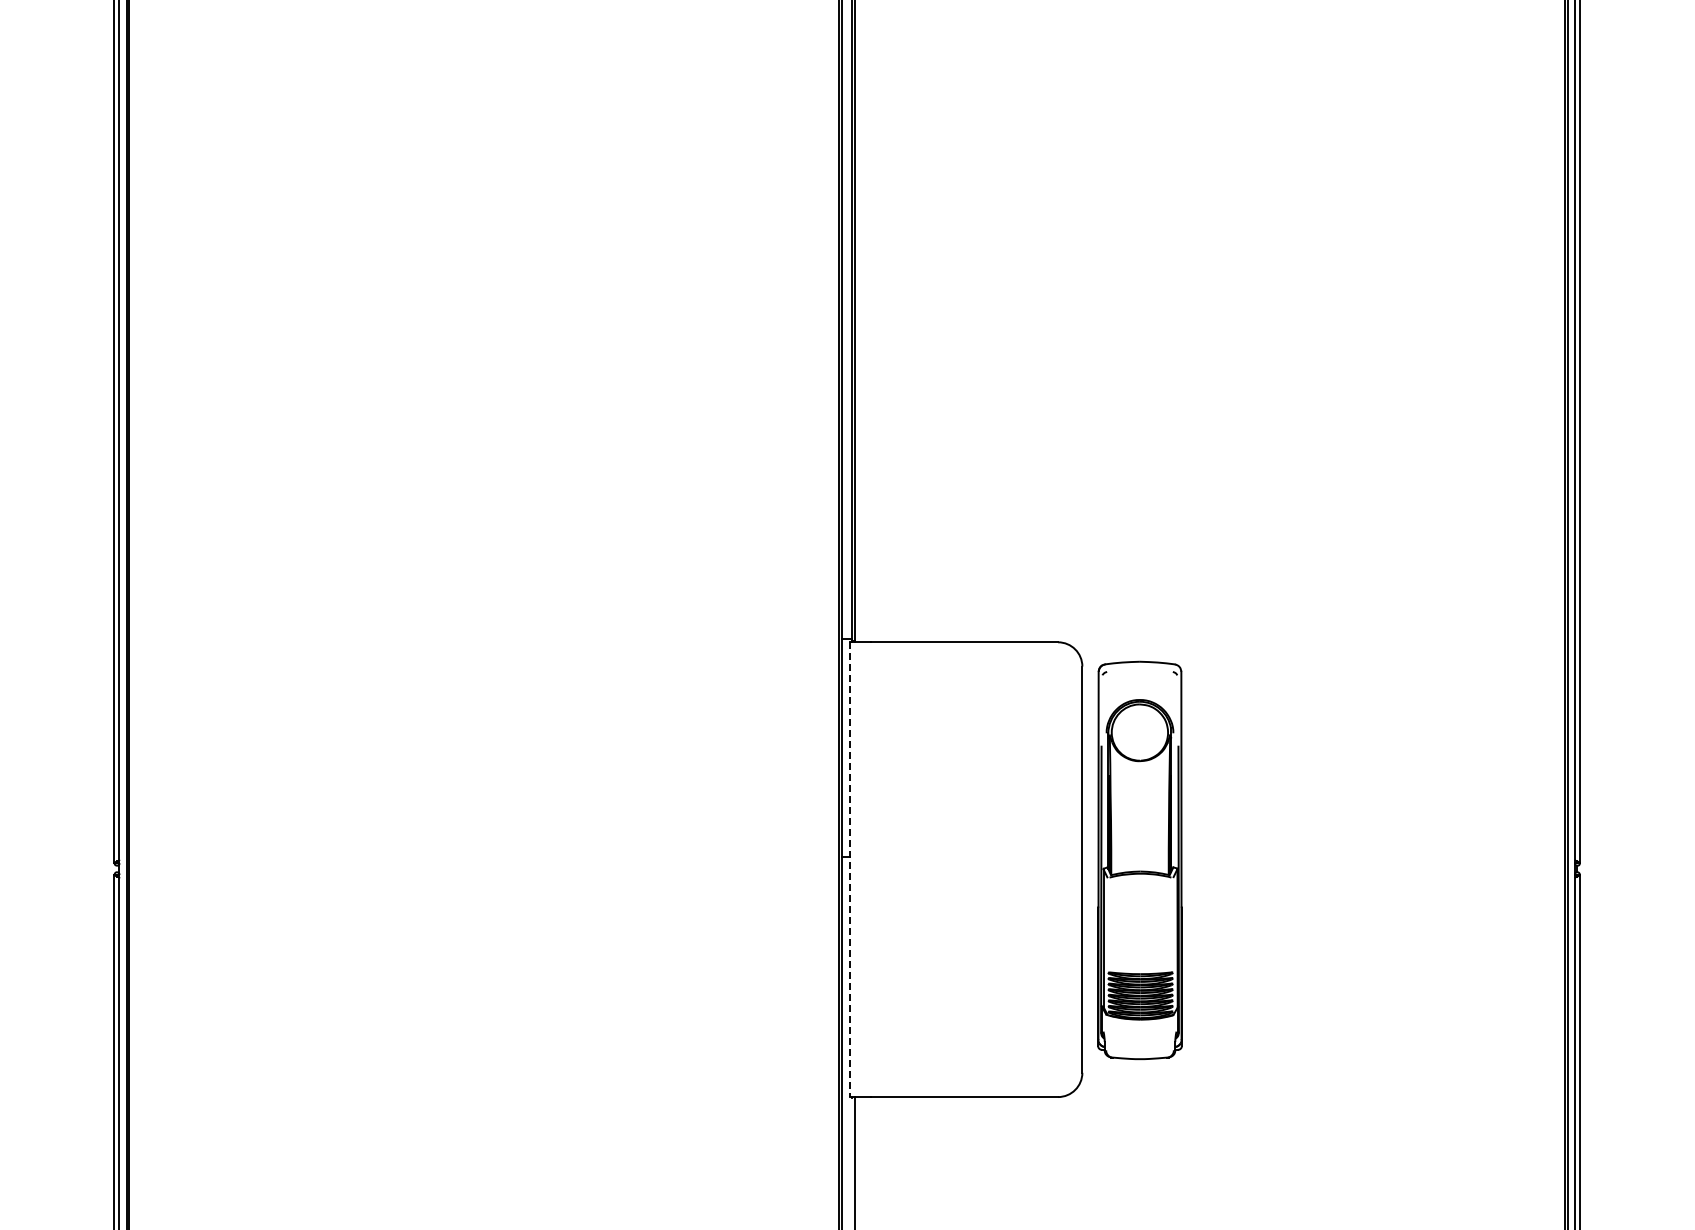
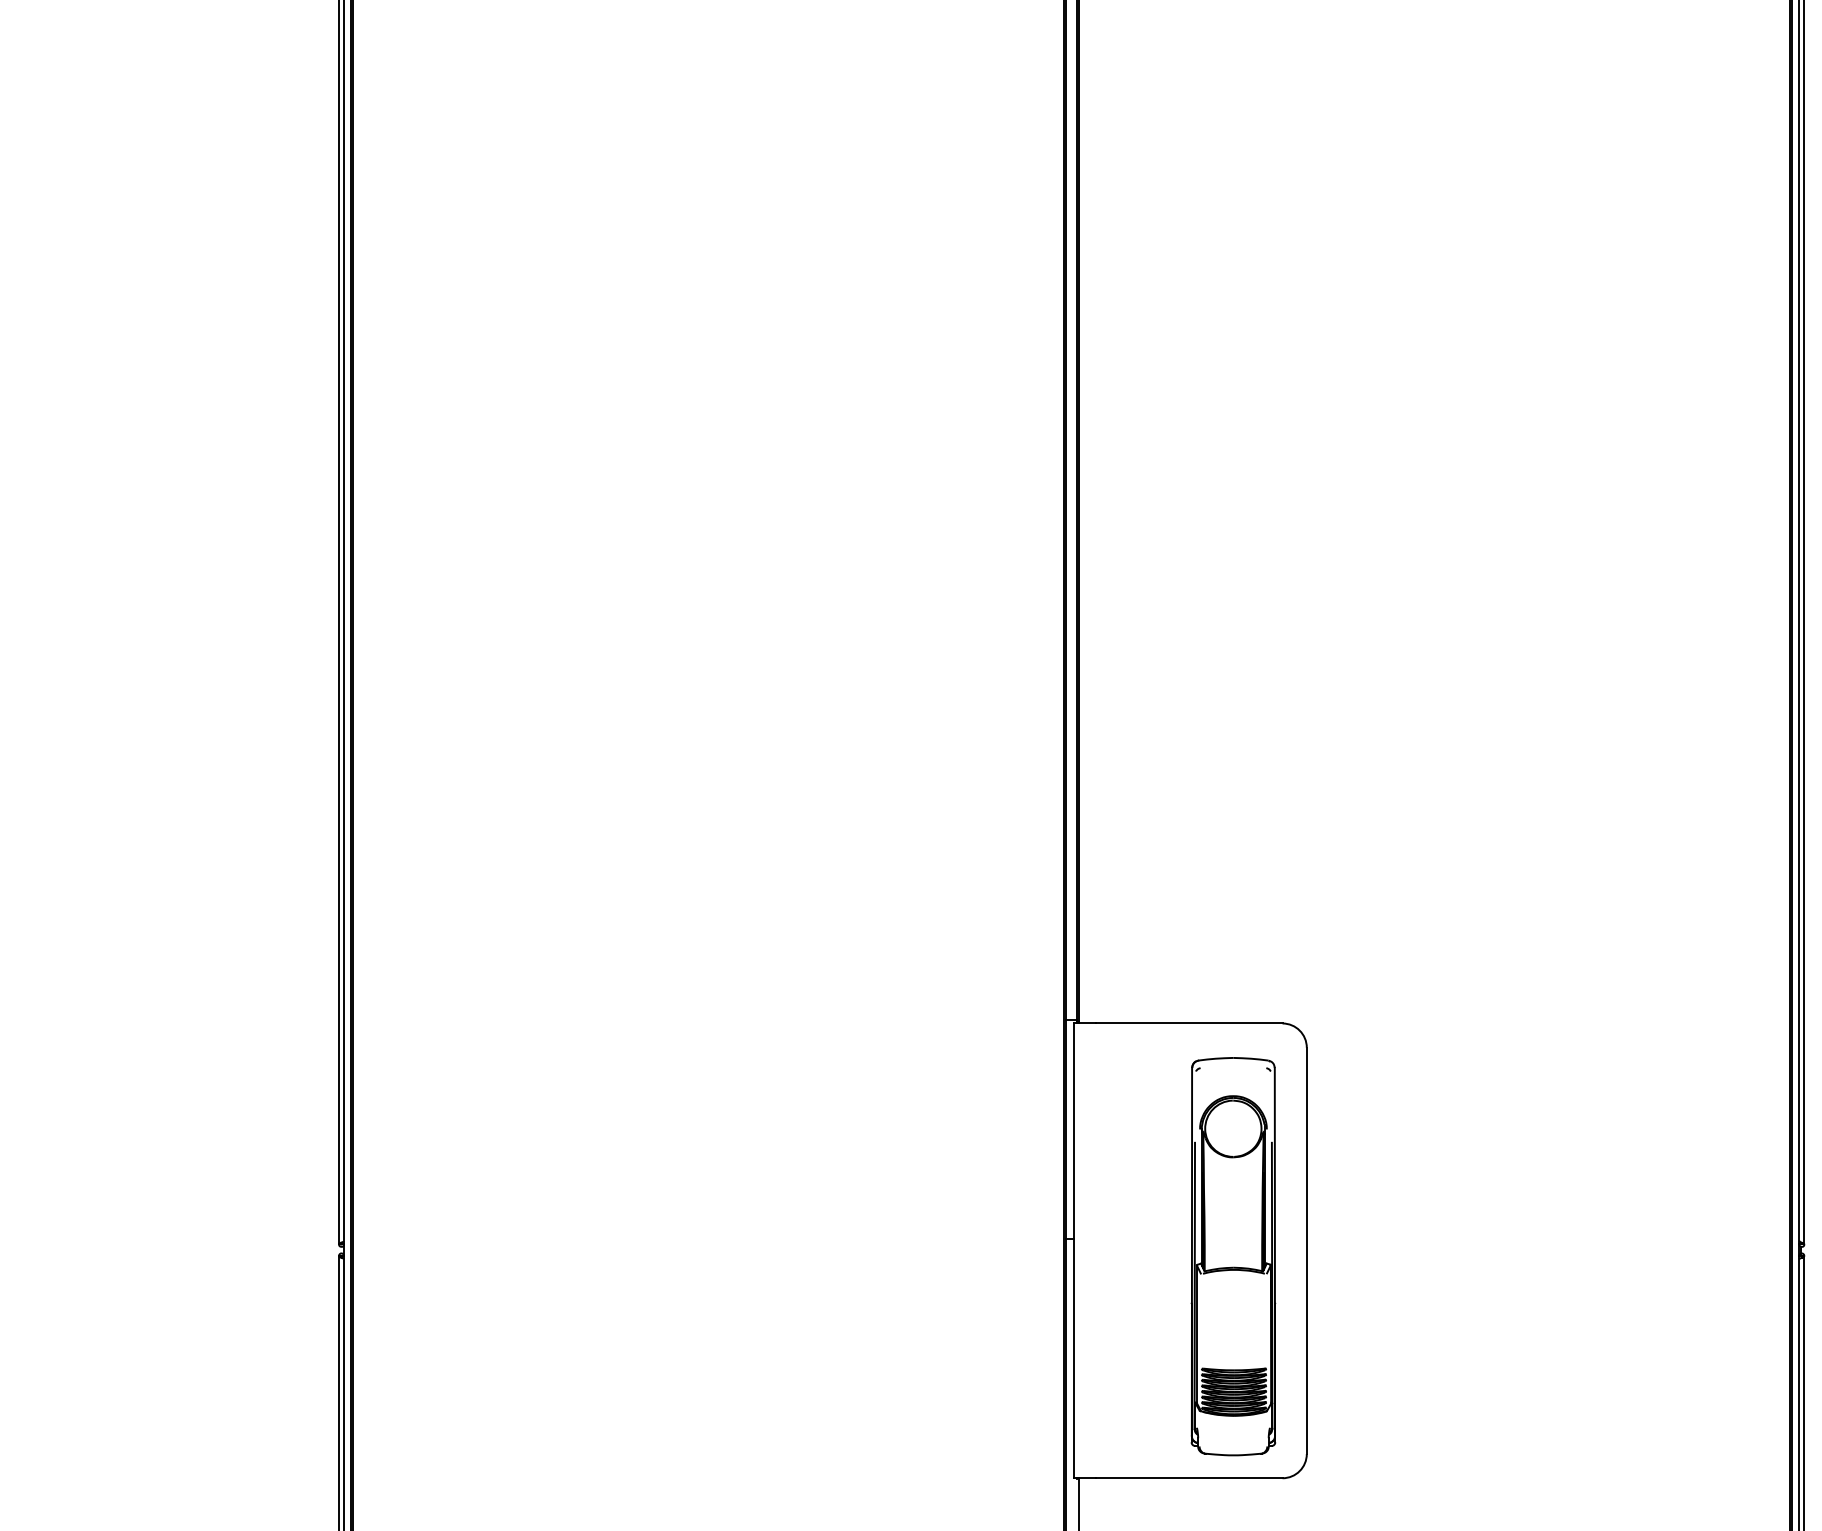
part: (1140, 860) -> (1233, 1256), moved
line: (849, 870) -> (1073, 1251), dashed -> solid

